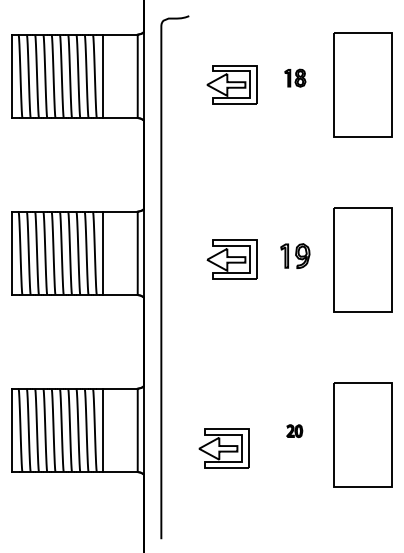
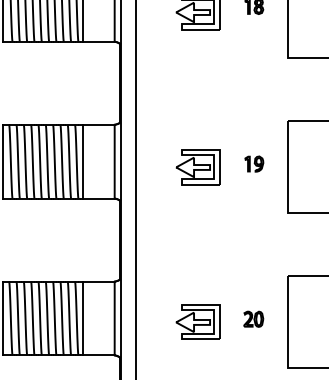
part: (295, 255) -> (254, 163), size x0.71
part: (294, 430) -> (253, 318), size x1.43
part: (223, 448) -> (197, 322), moved

